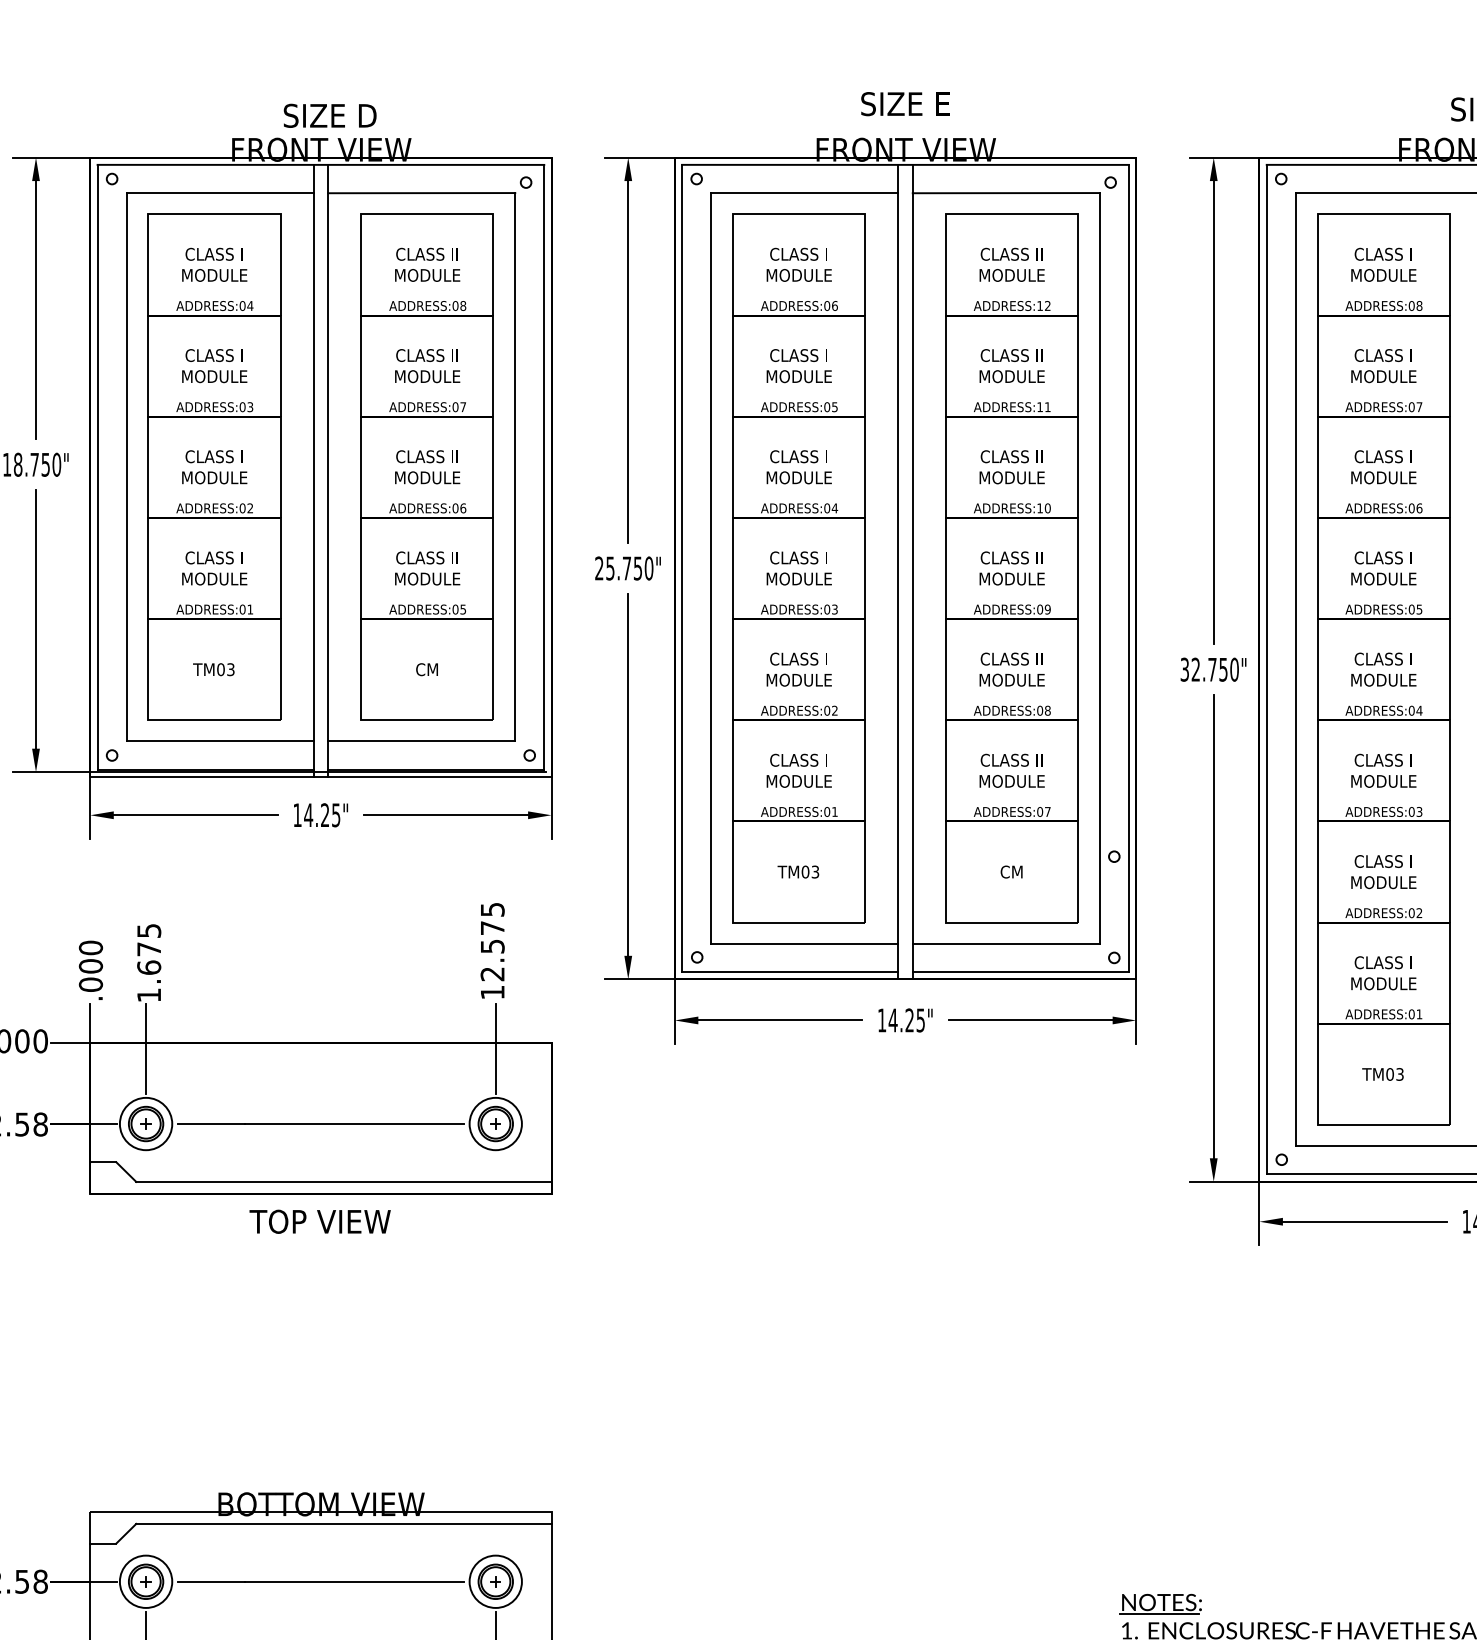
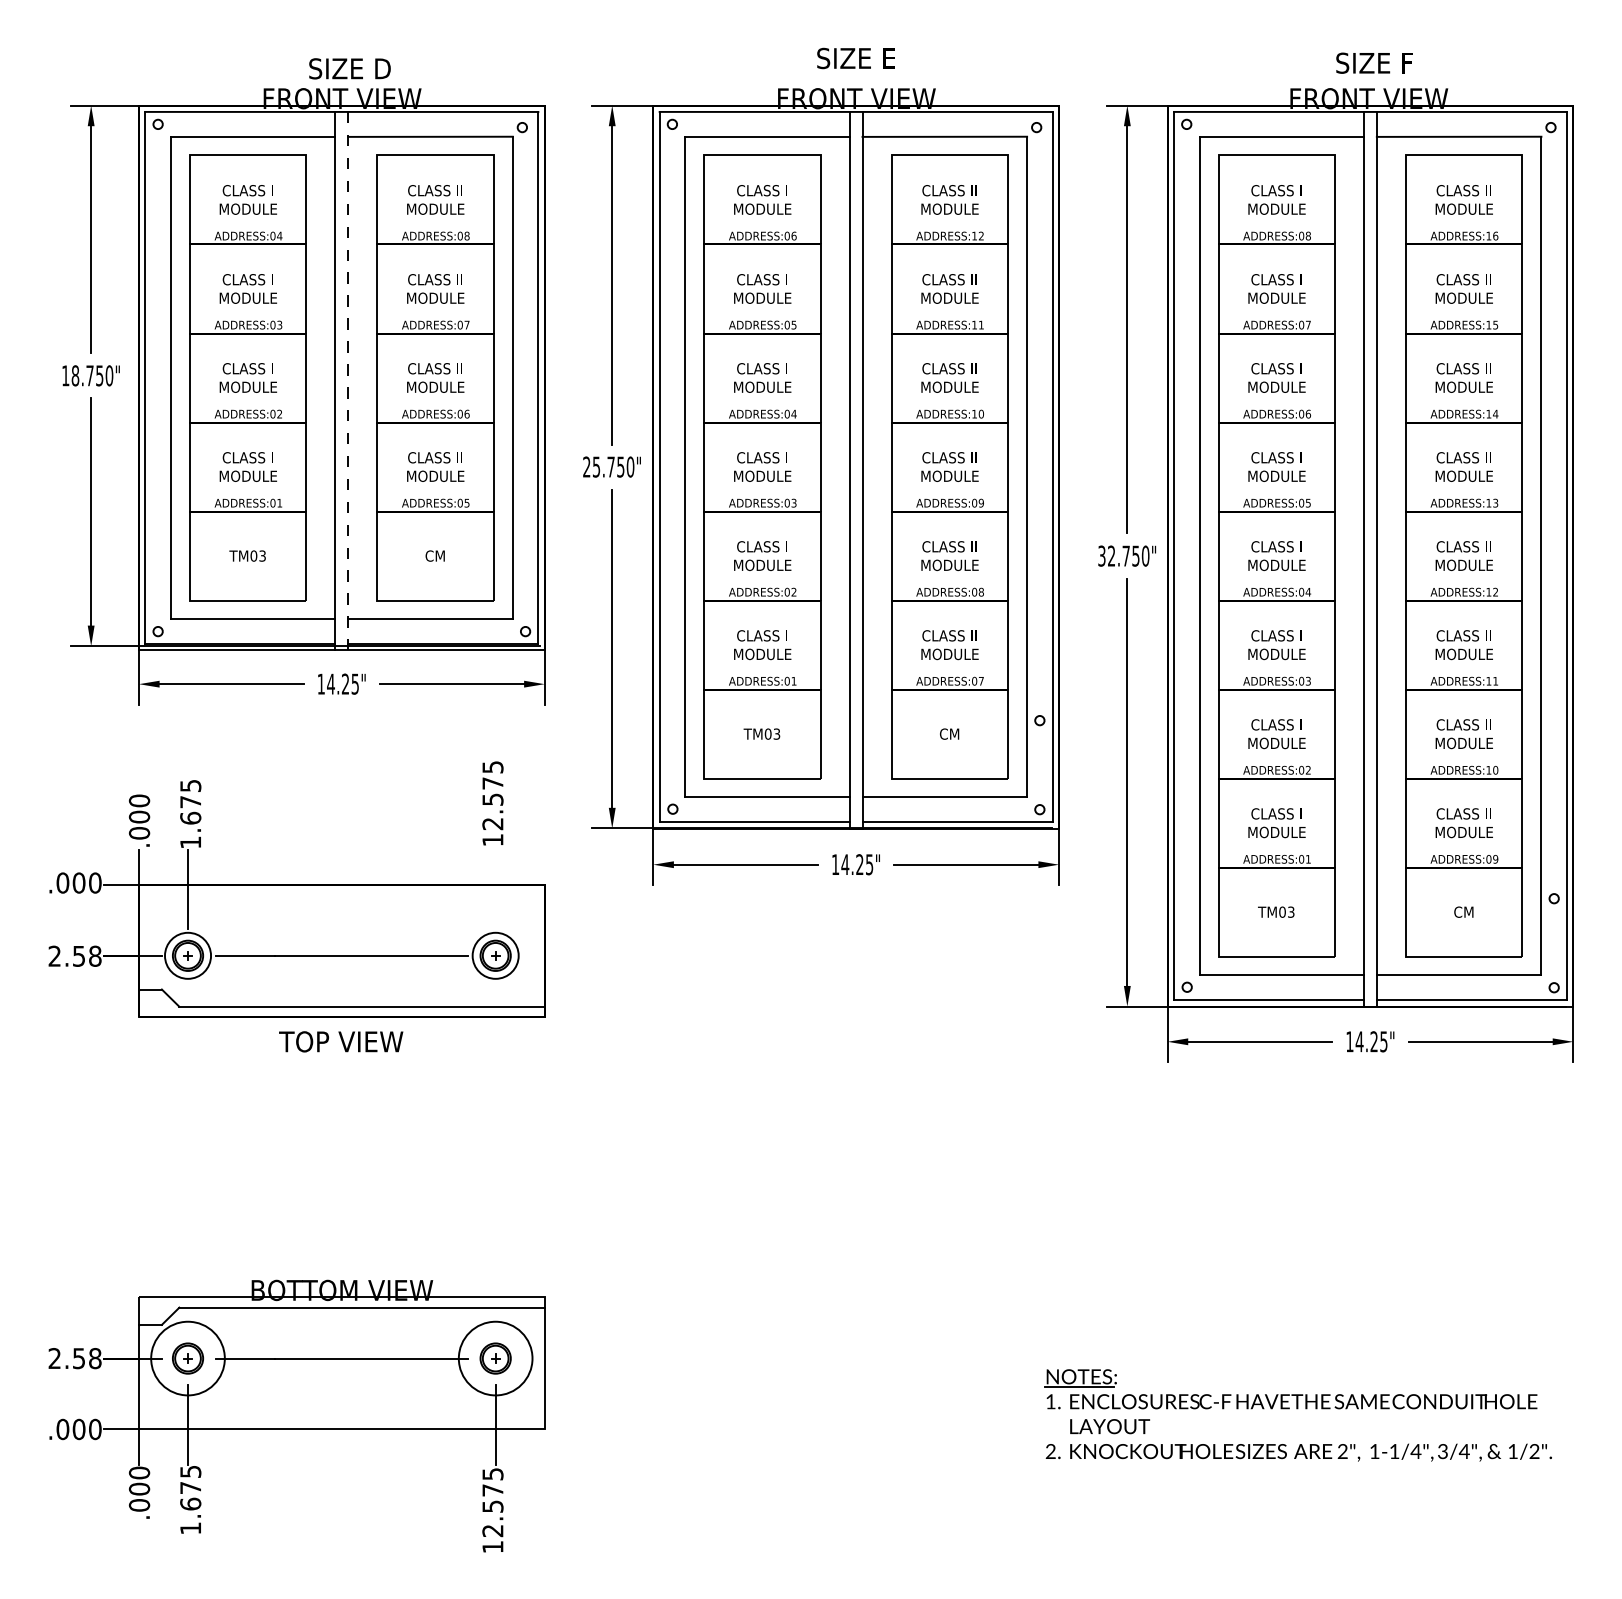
line: (328, 471) -> (348, 381), solid -> dashed
line: (495, 1048) -> (495, 889), removed
circle: (146, 1581) -> (188, 1358), size x1.6
circle: (495, 1581) -> (495, 1358), size x1.6

